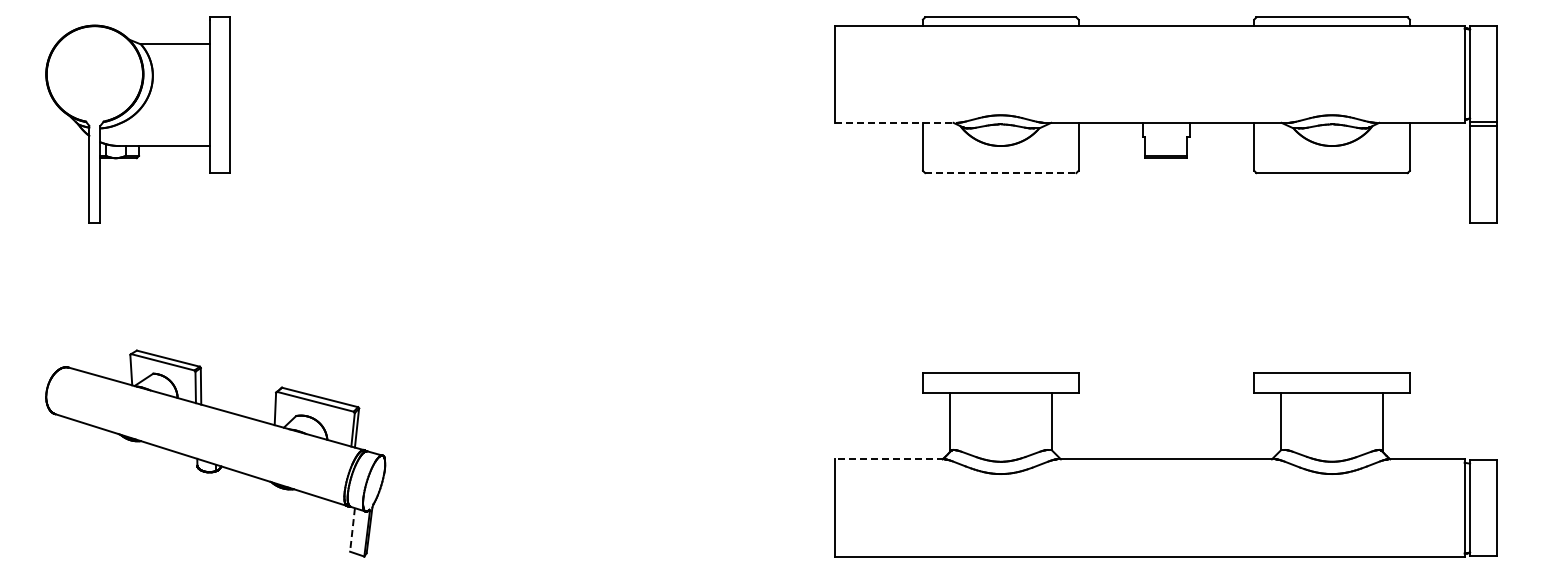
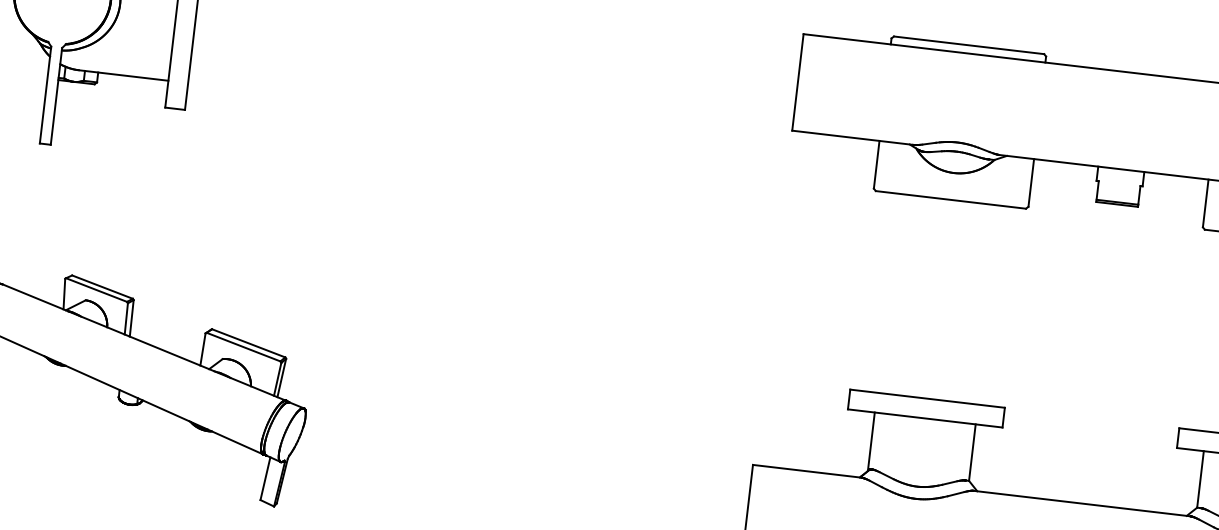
line: (895, 122) -> (852, 137), dashed -> solid
line: (1000, 173) -> (950, 200), dashed -> solid
line: (889, 459) -> (806, 471), dashed -> solid
line: (352, 529) -> (265, 478), dashed -> solid

